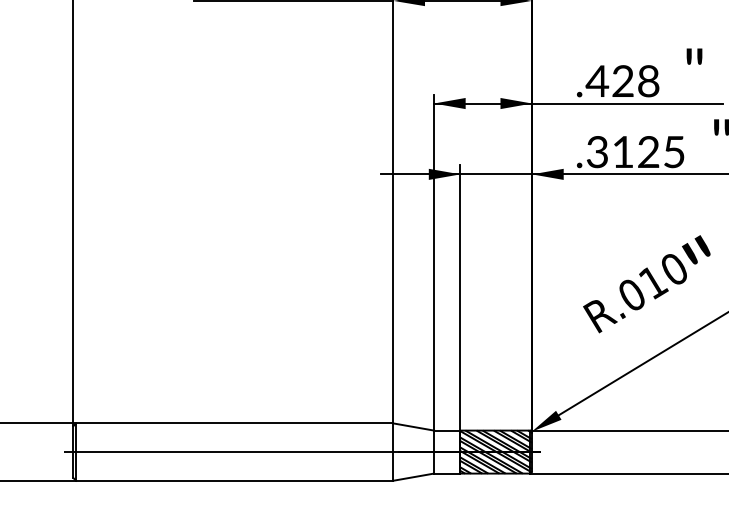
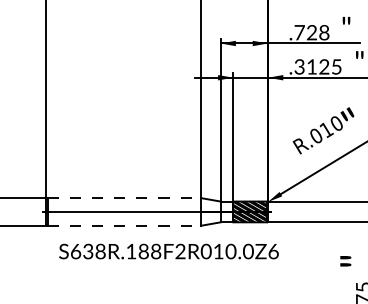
text: (597, 80) -> (299, 32), .428 -> .728
line: (235, 424) -> (124, 198), solid -> dashed
line: (235, 480) -> (124, 225), solid -> dashed

